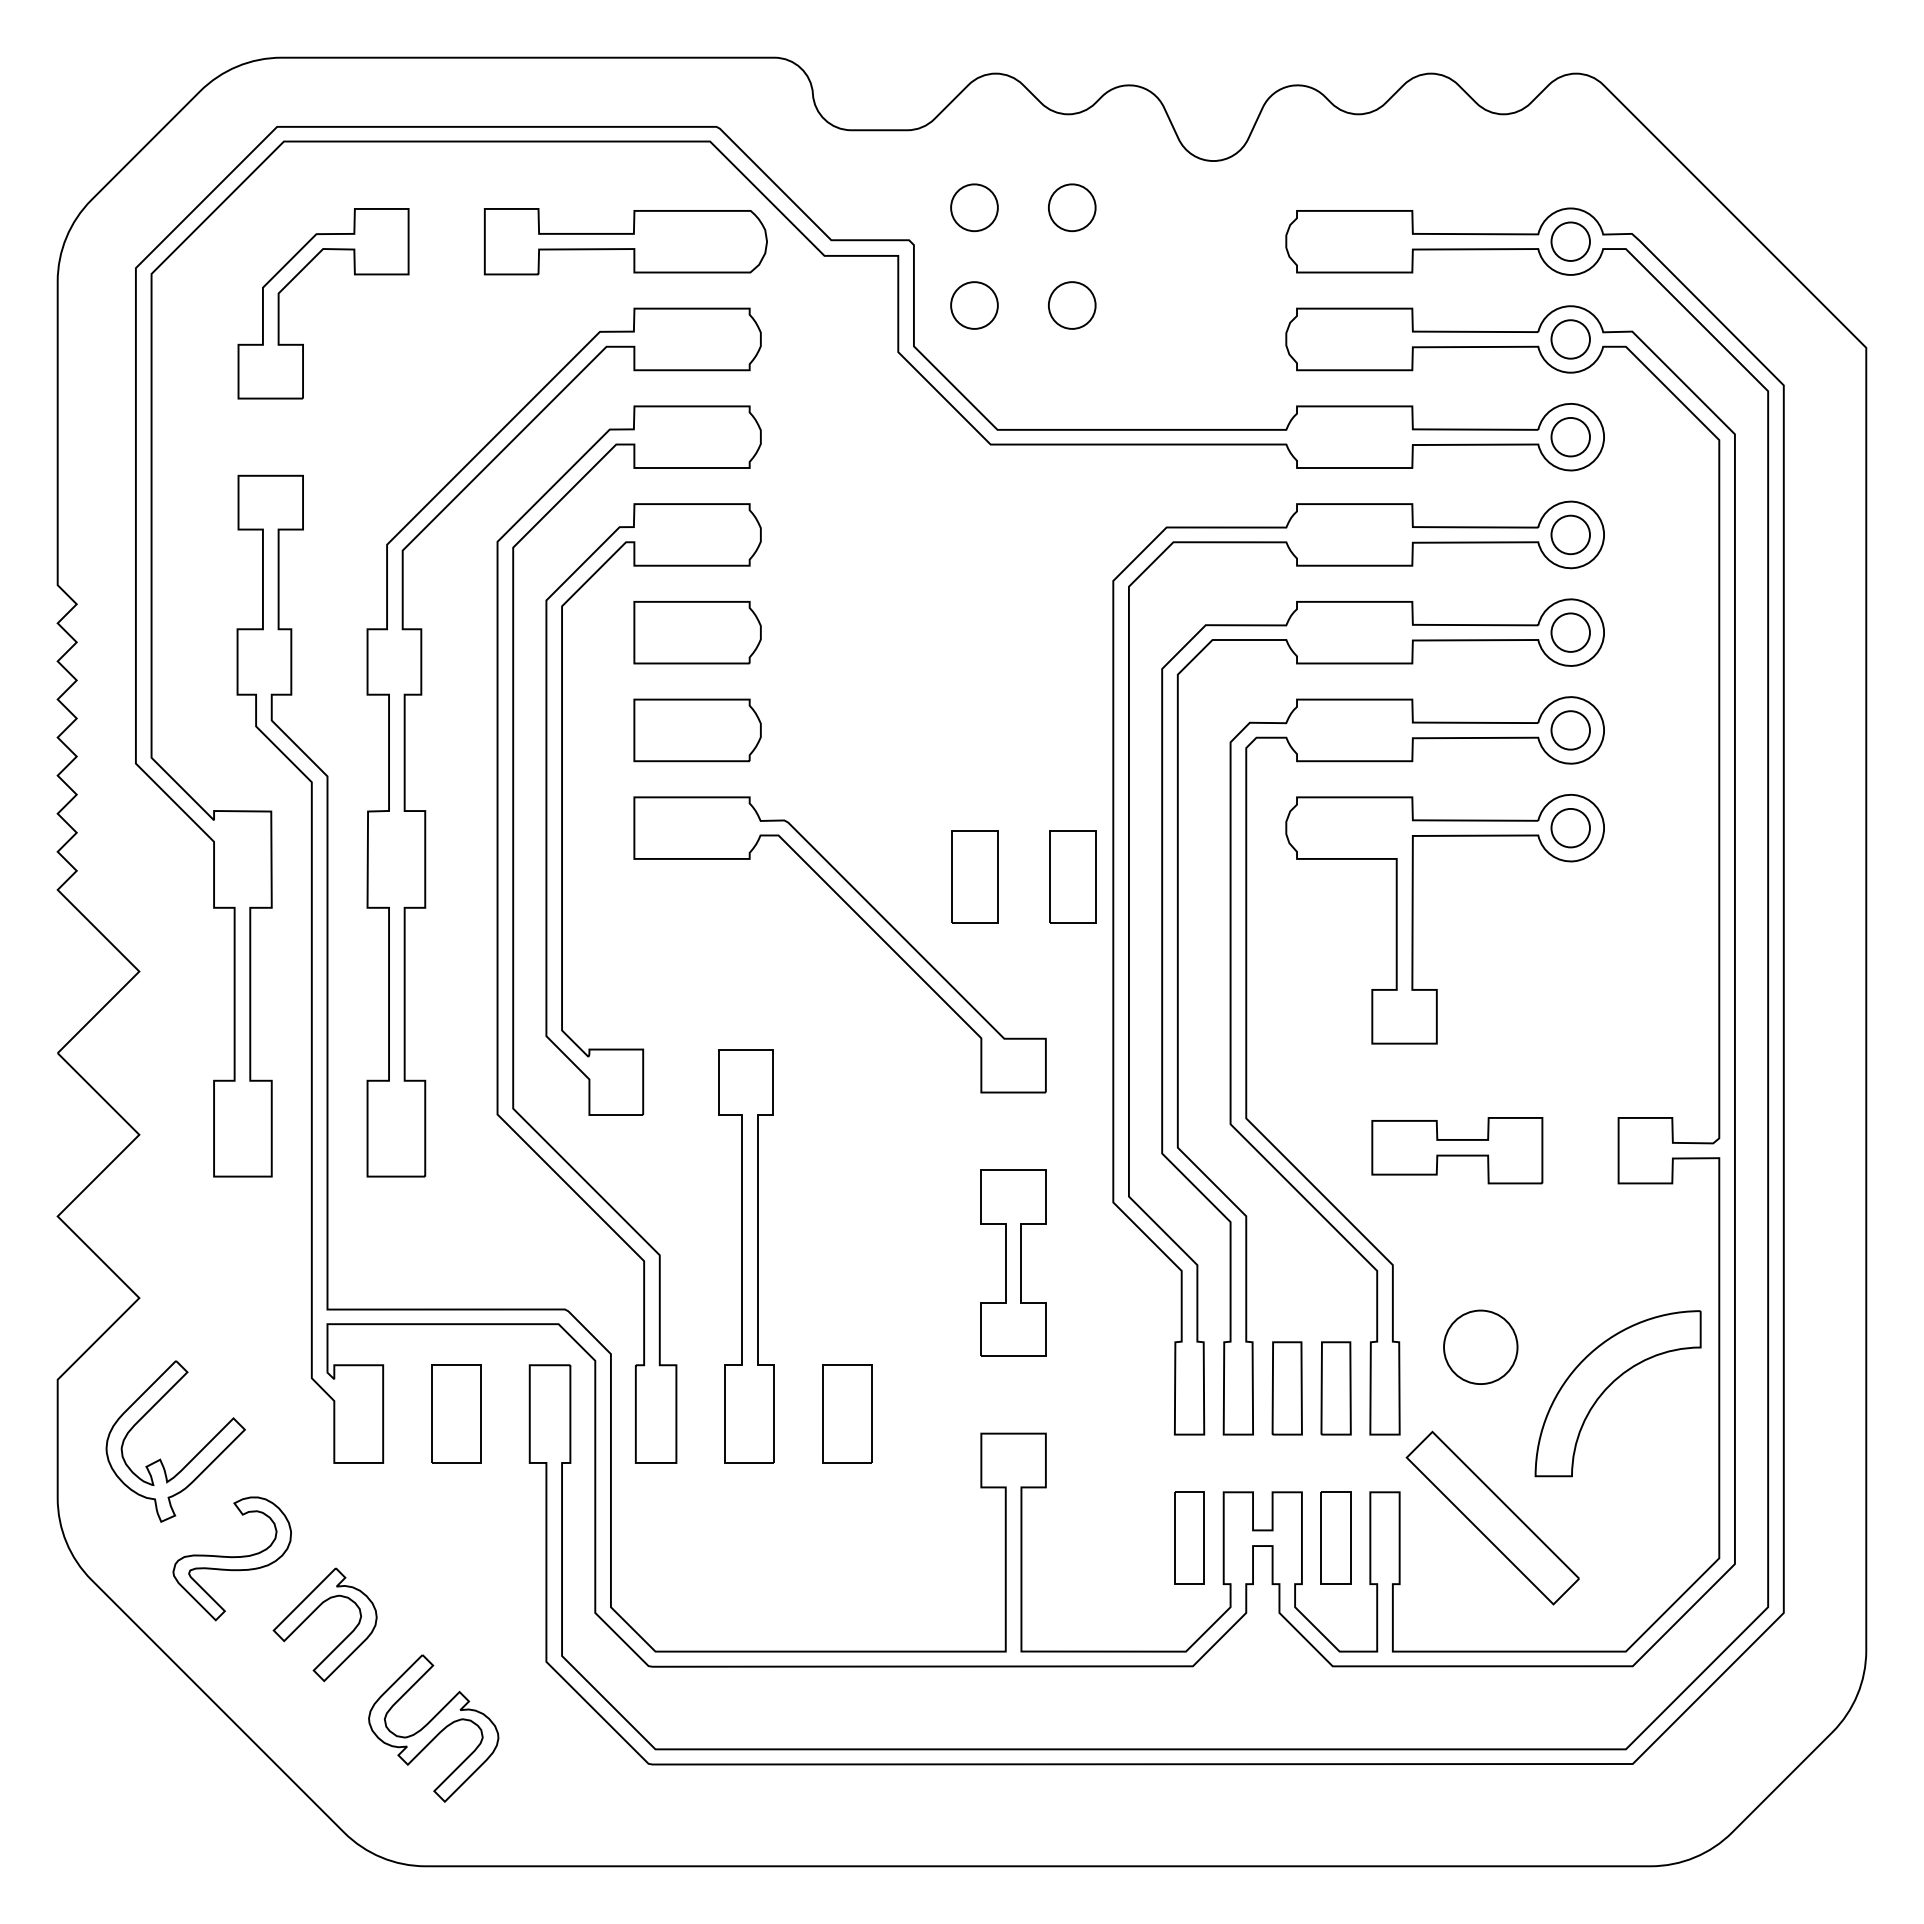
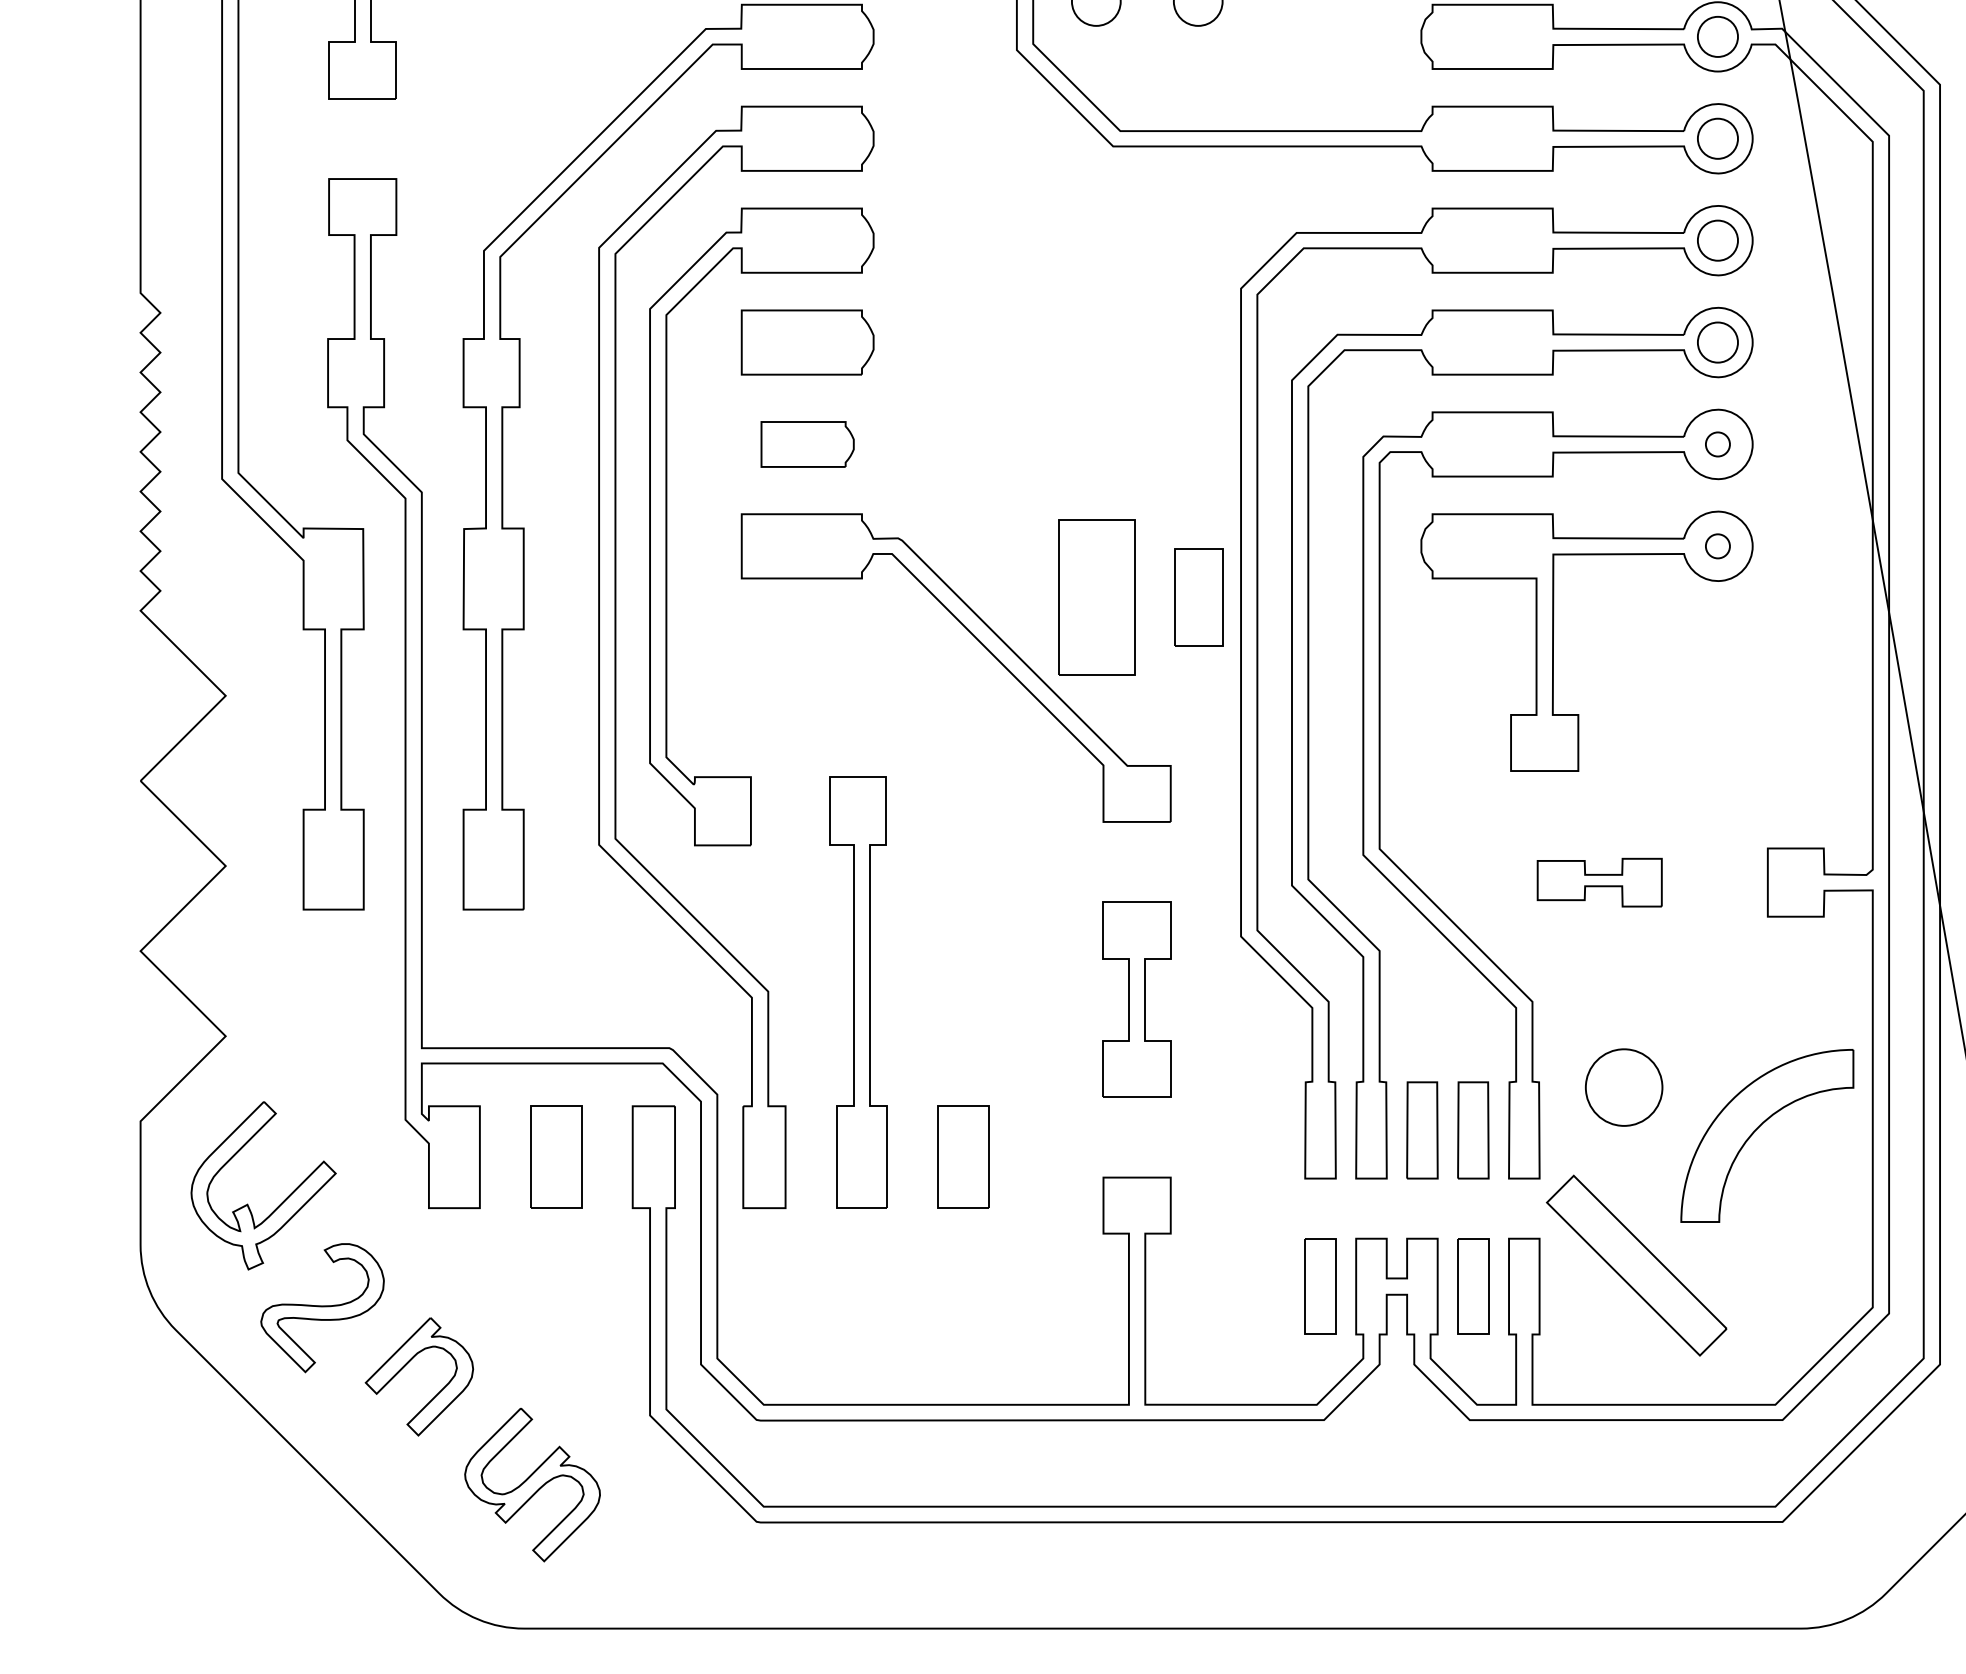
part: (697, 730) -> (807, 444), size x0.7
circle: (1570, 730) -> (1717, 444), size x0.6
circle: (1570, 827) -> (1717, 545), size x0.6
part: (974, 876) -> (1096, 596), size x1.6
part: (1457, 1150) -> (1599, 882), size x0.7

